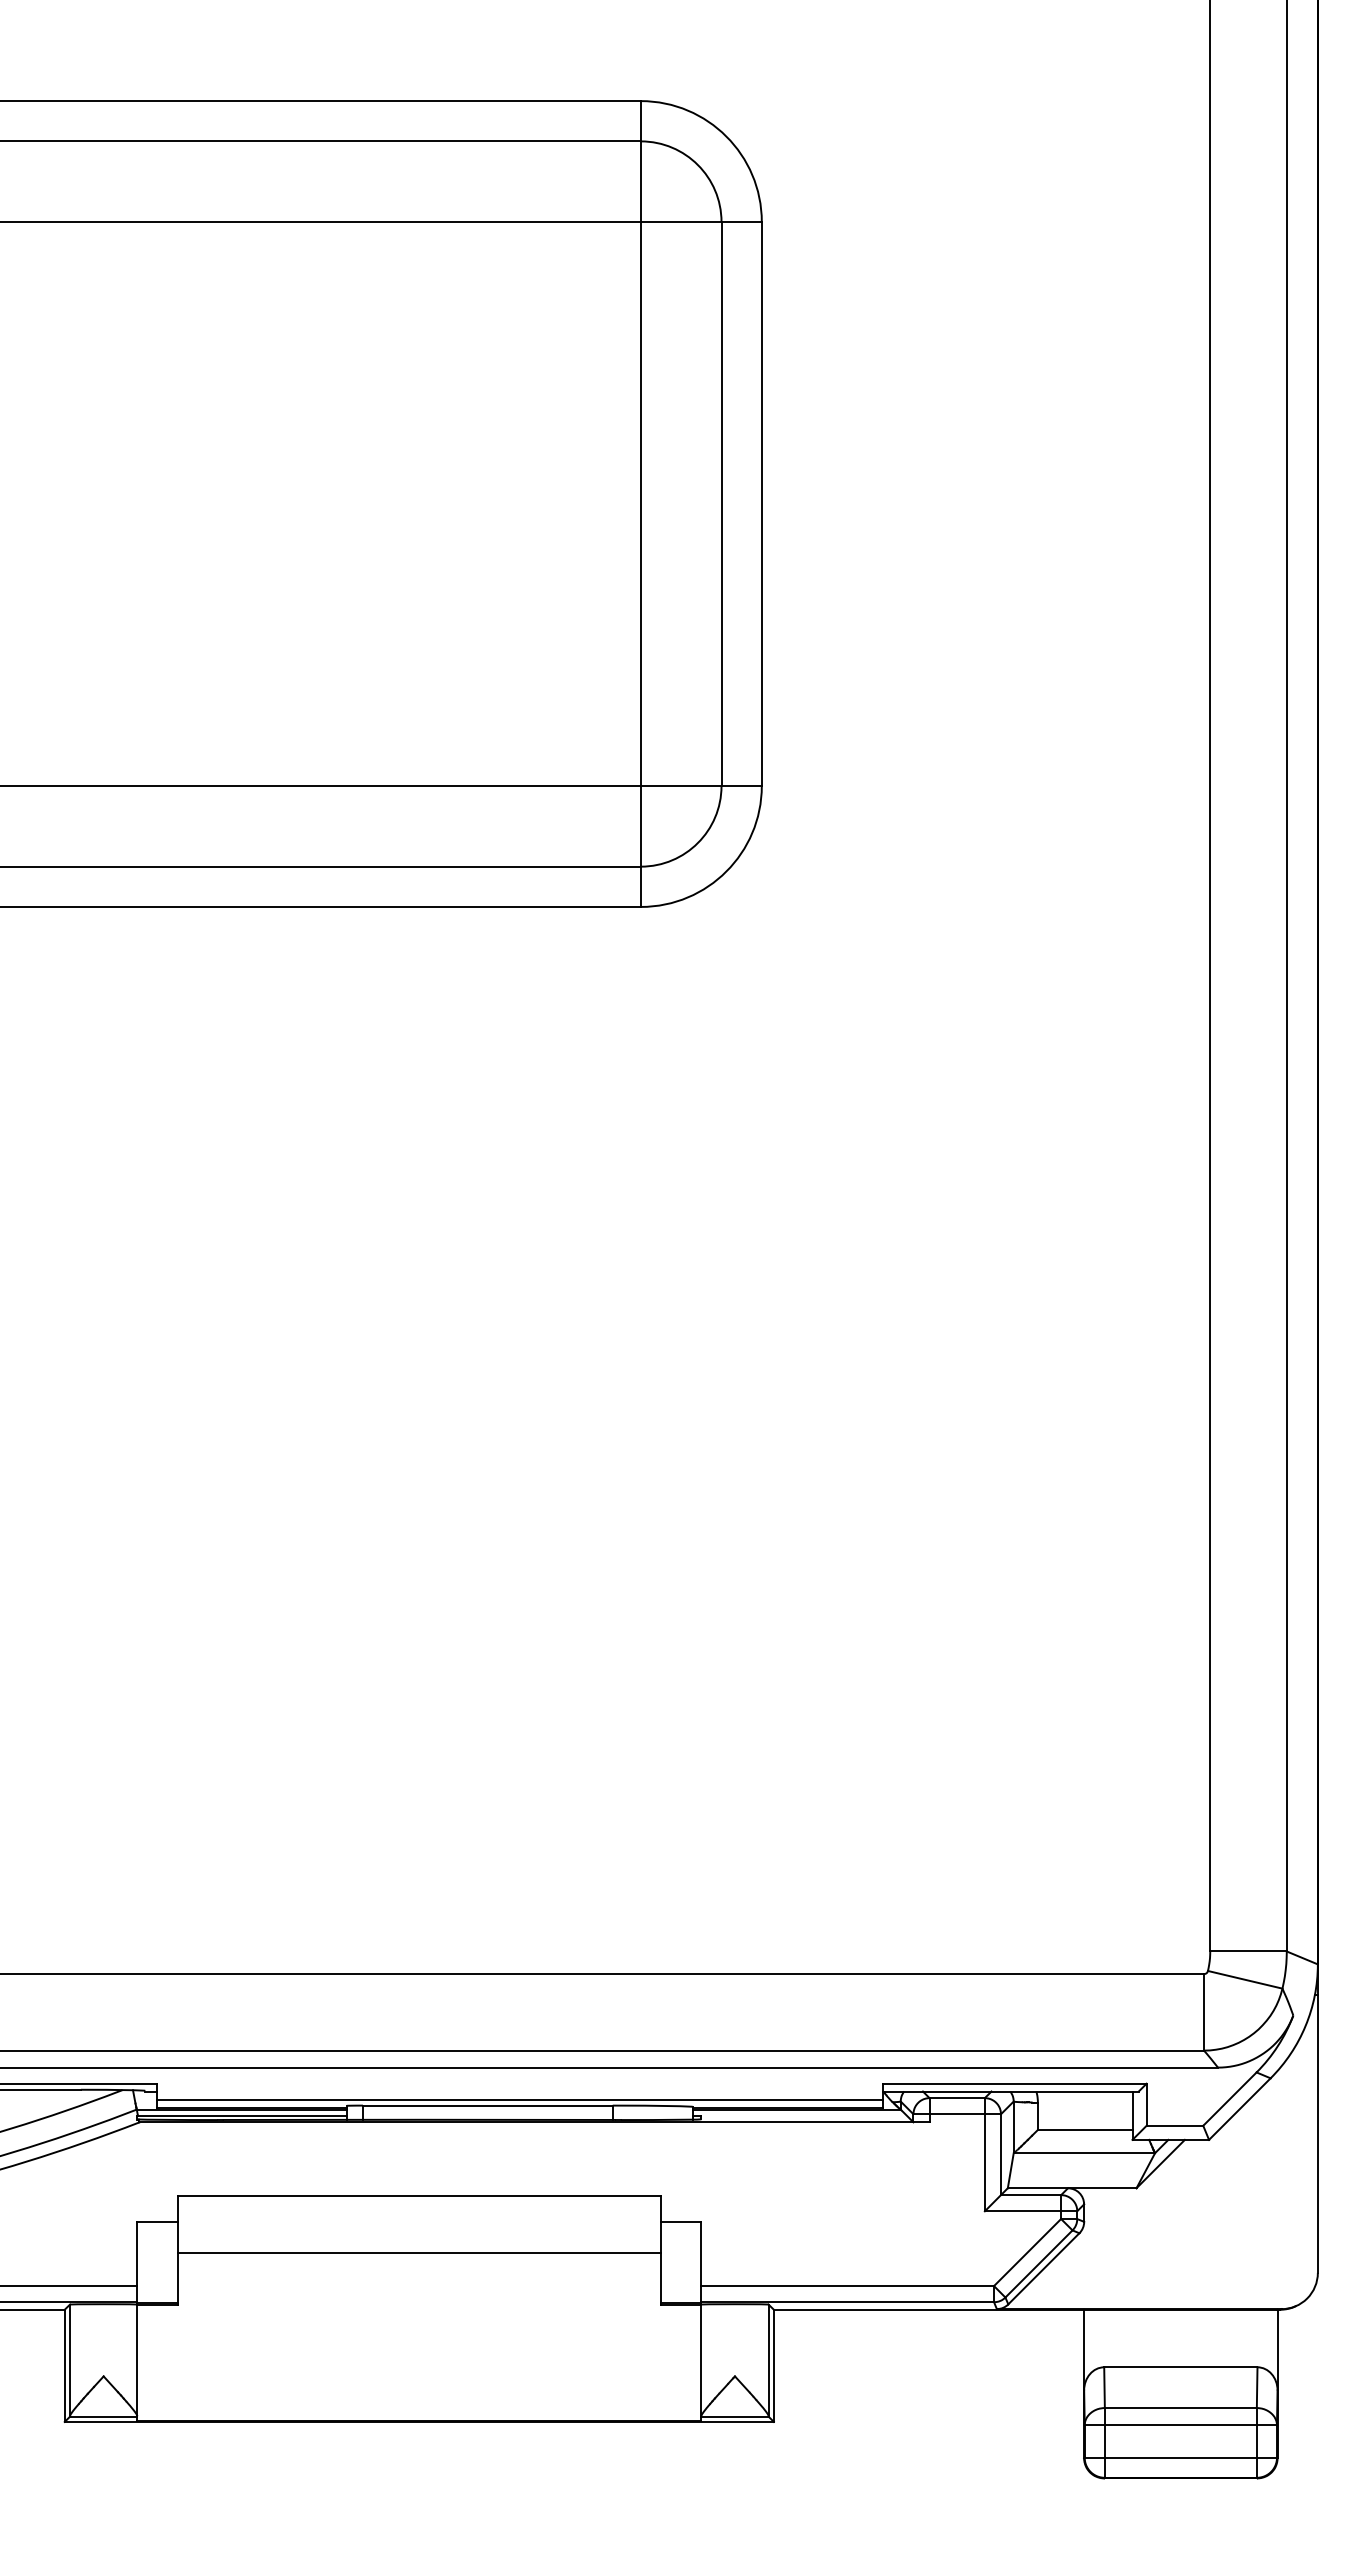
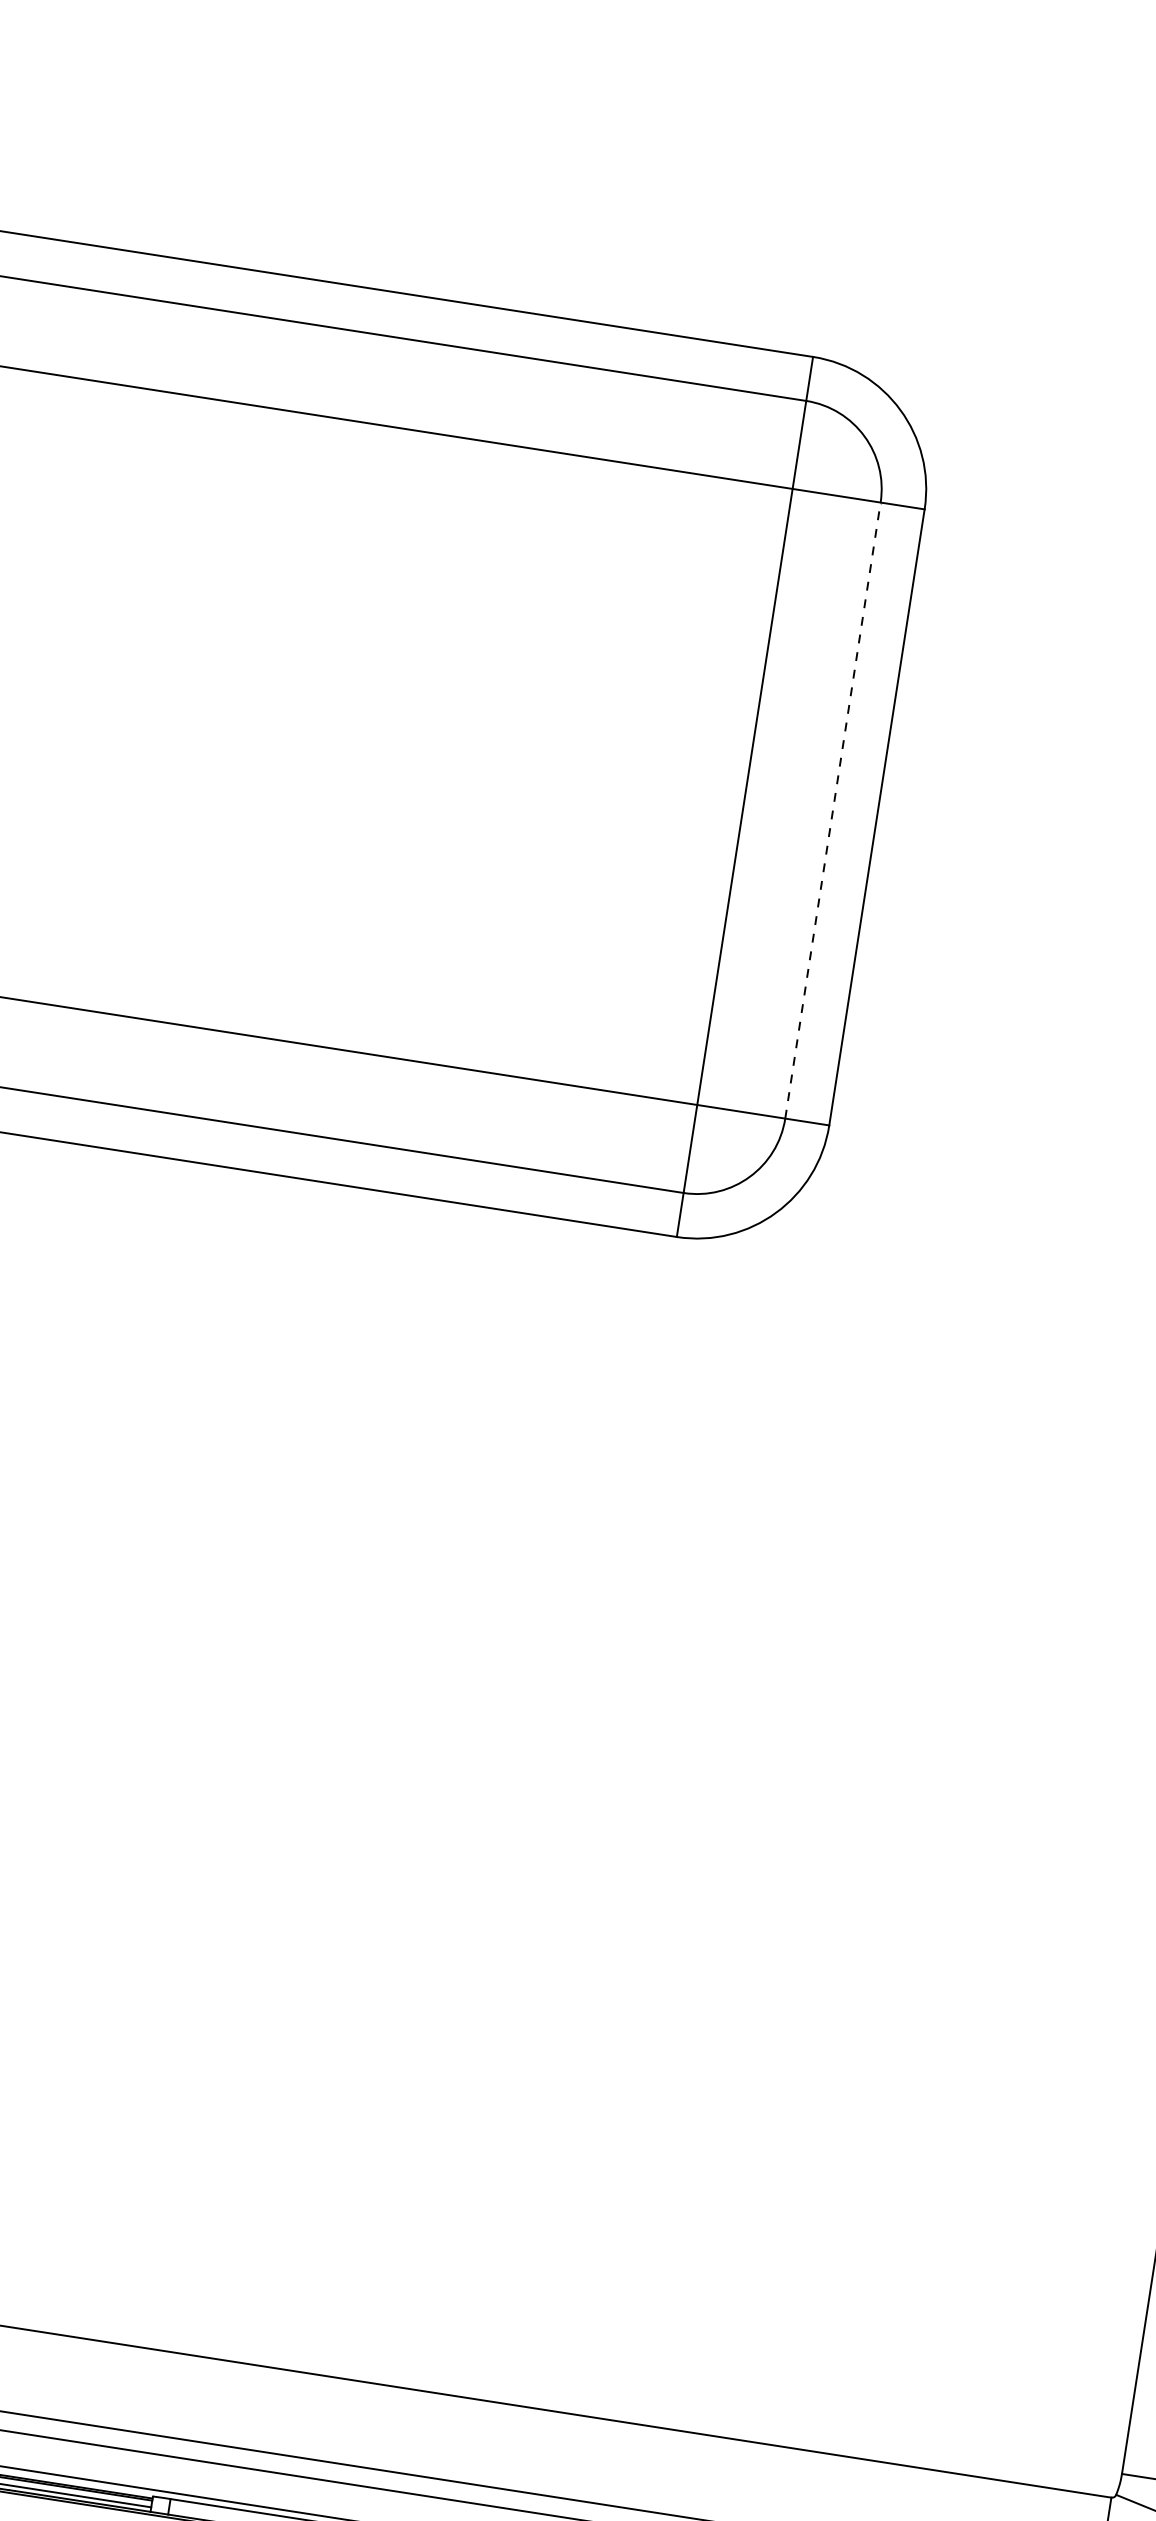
line: (721, 503) -> (833, 810), solid -> dashed

